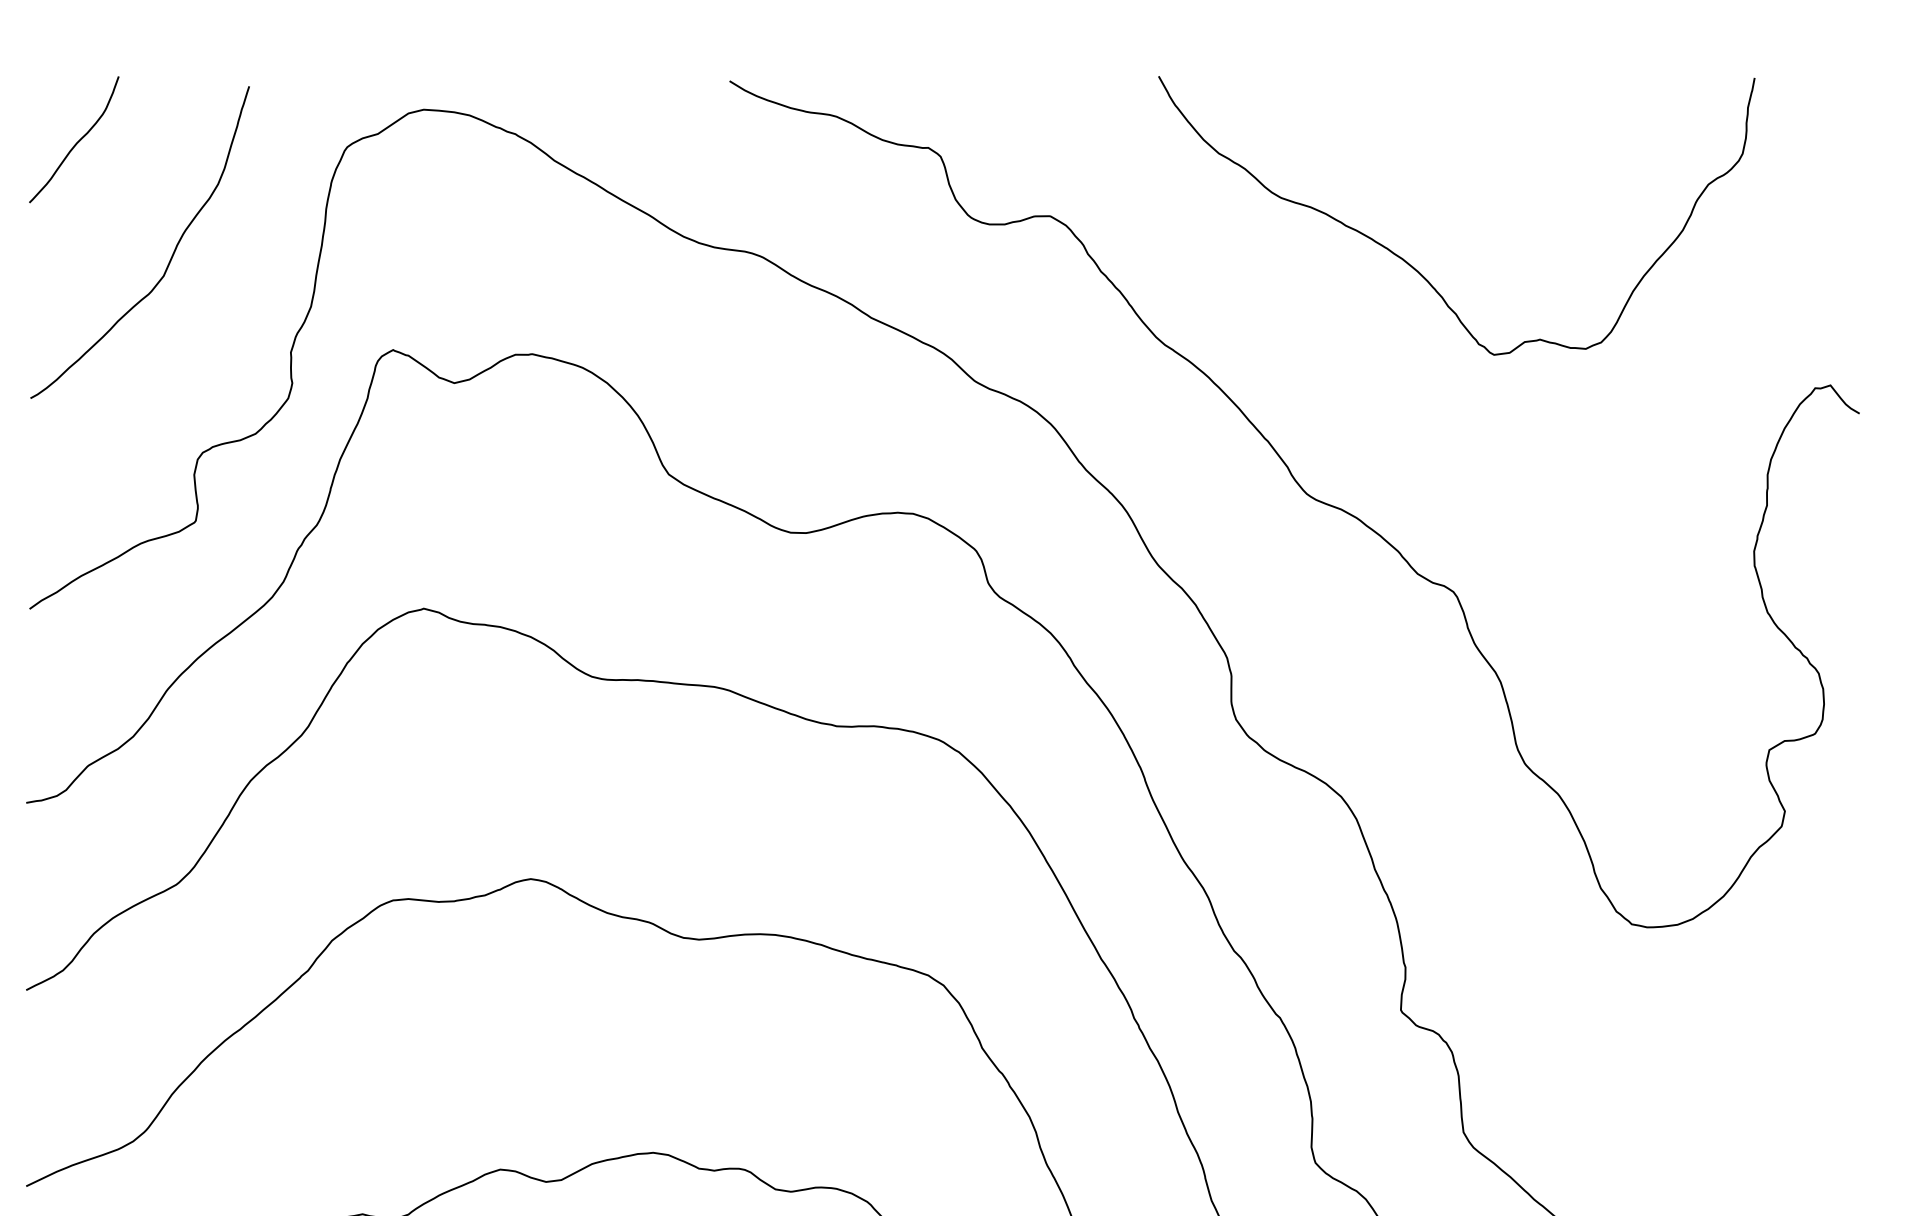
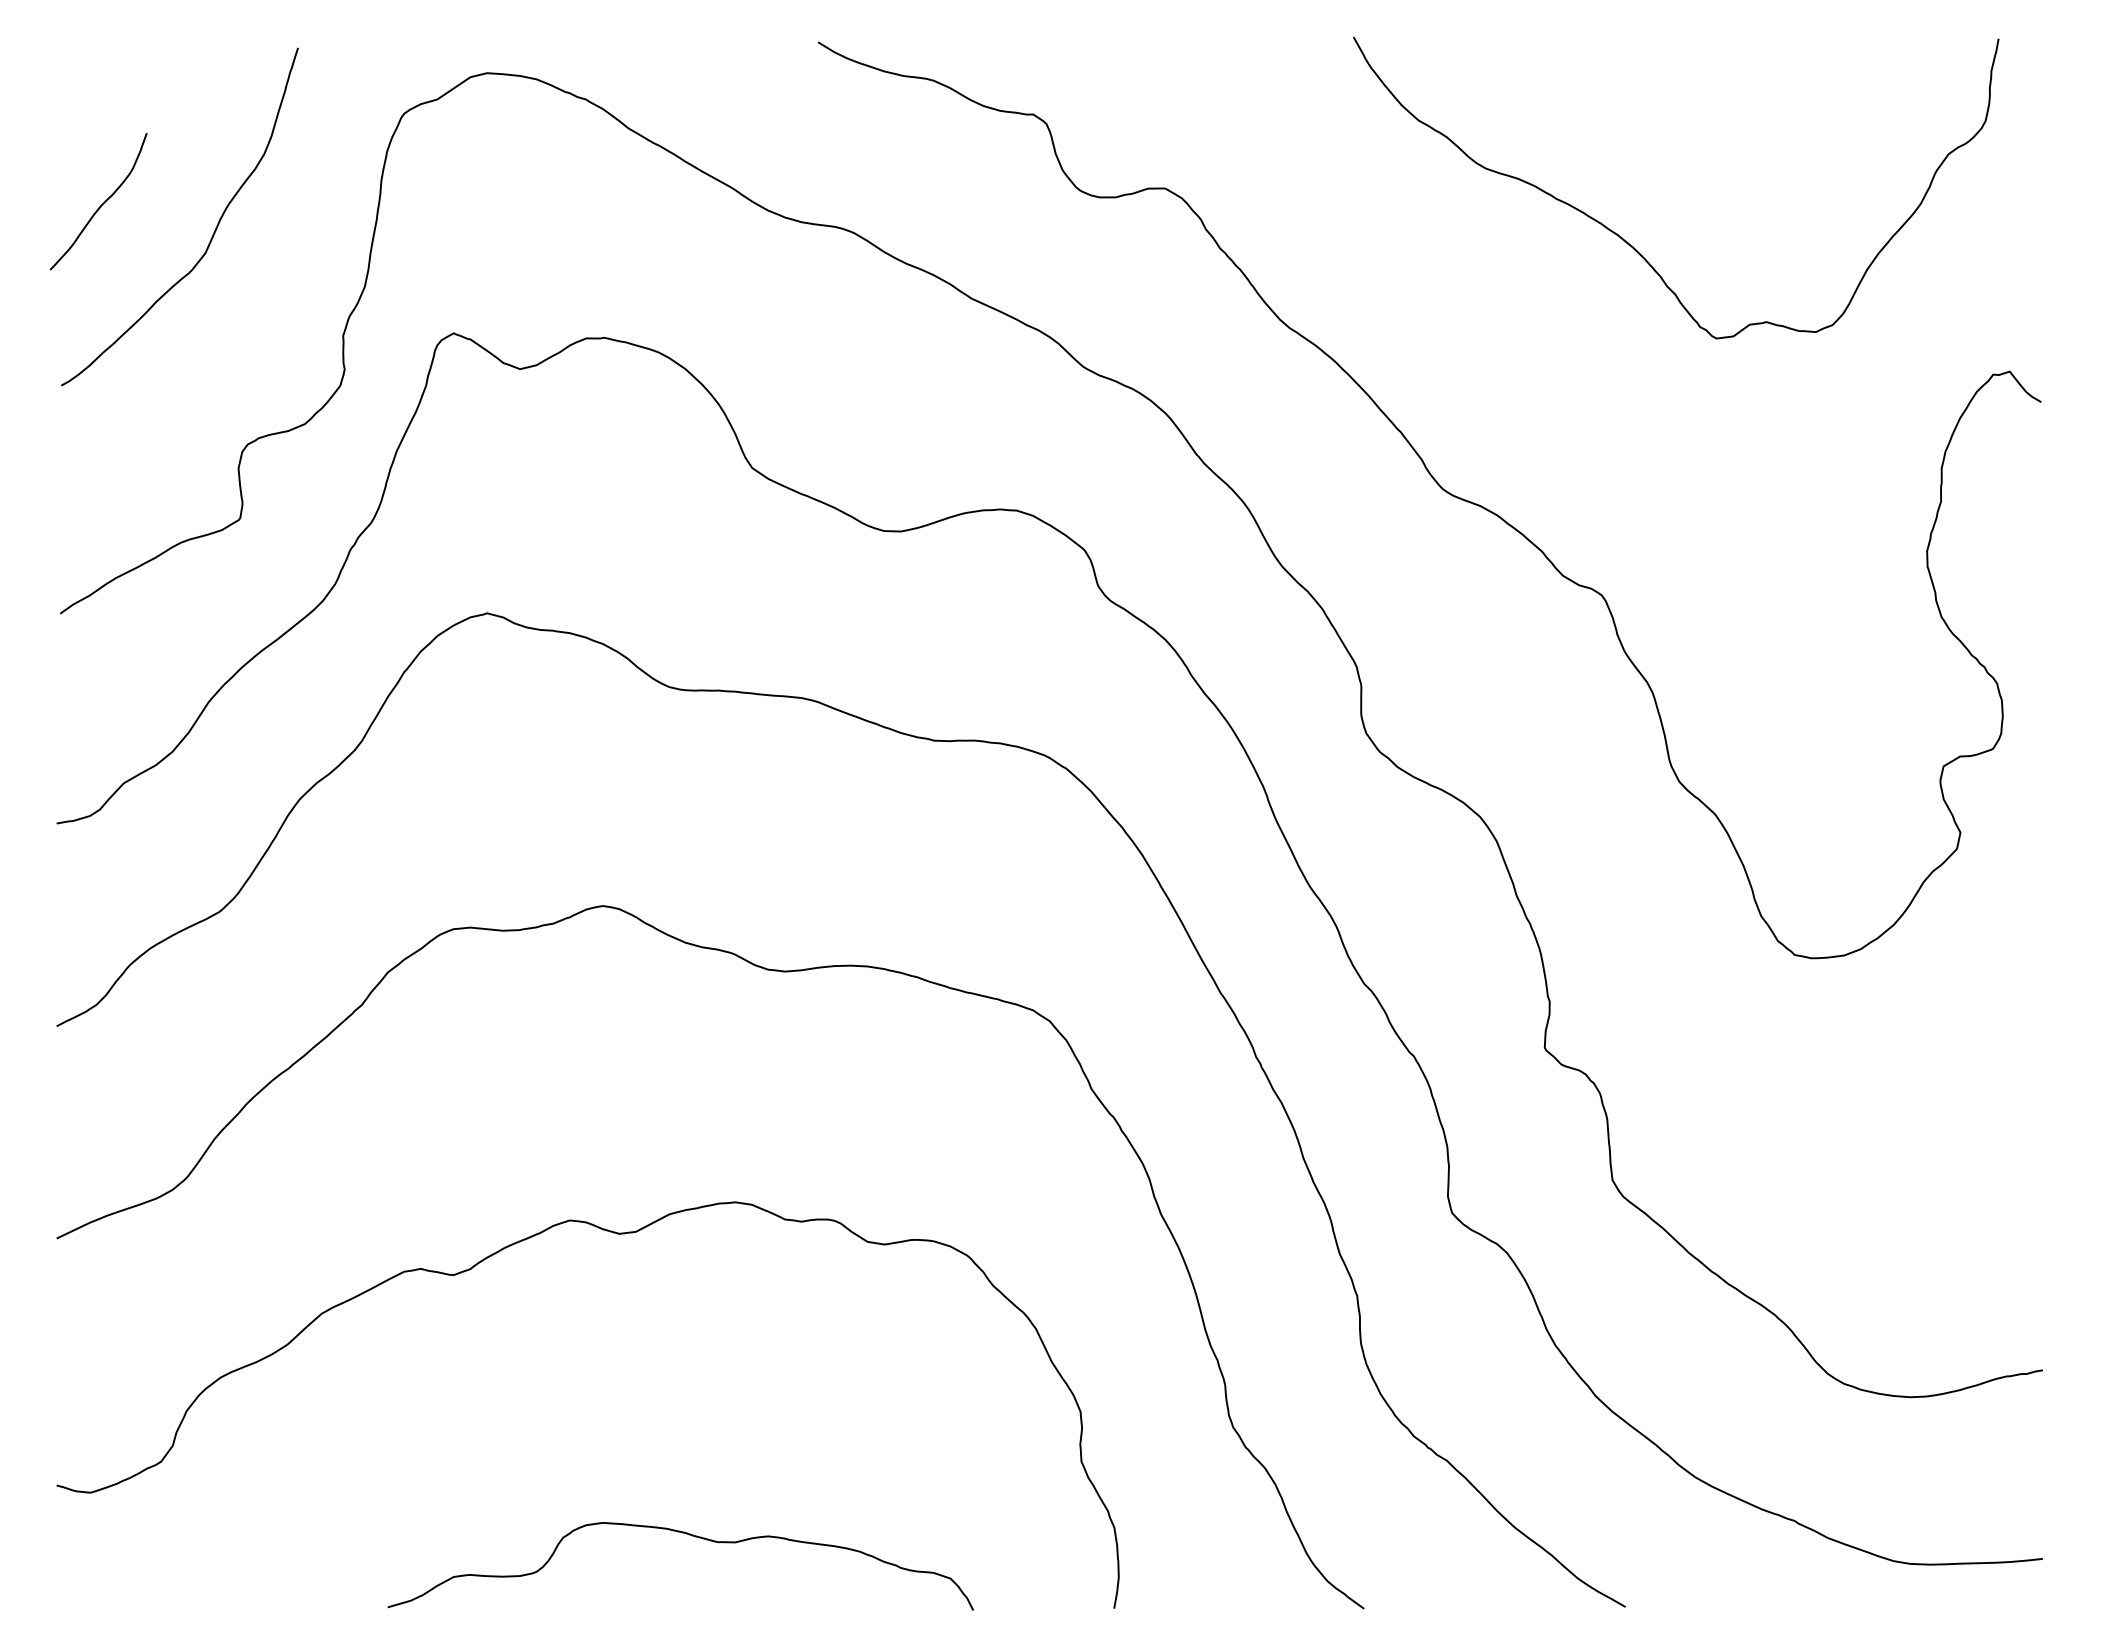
curve: (76, 142) -> (101, 204), moved
curve: (1416, 268) -> (1632, 245), moved

